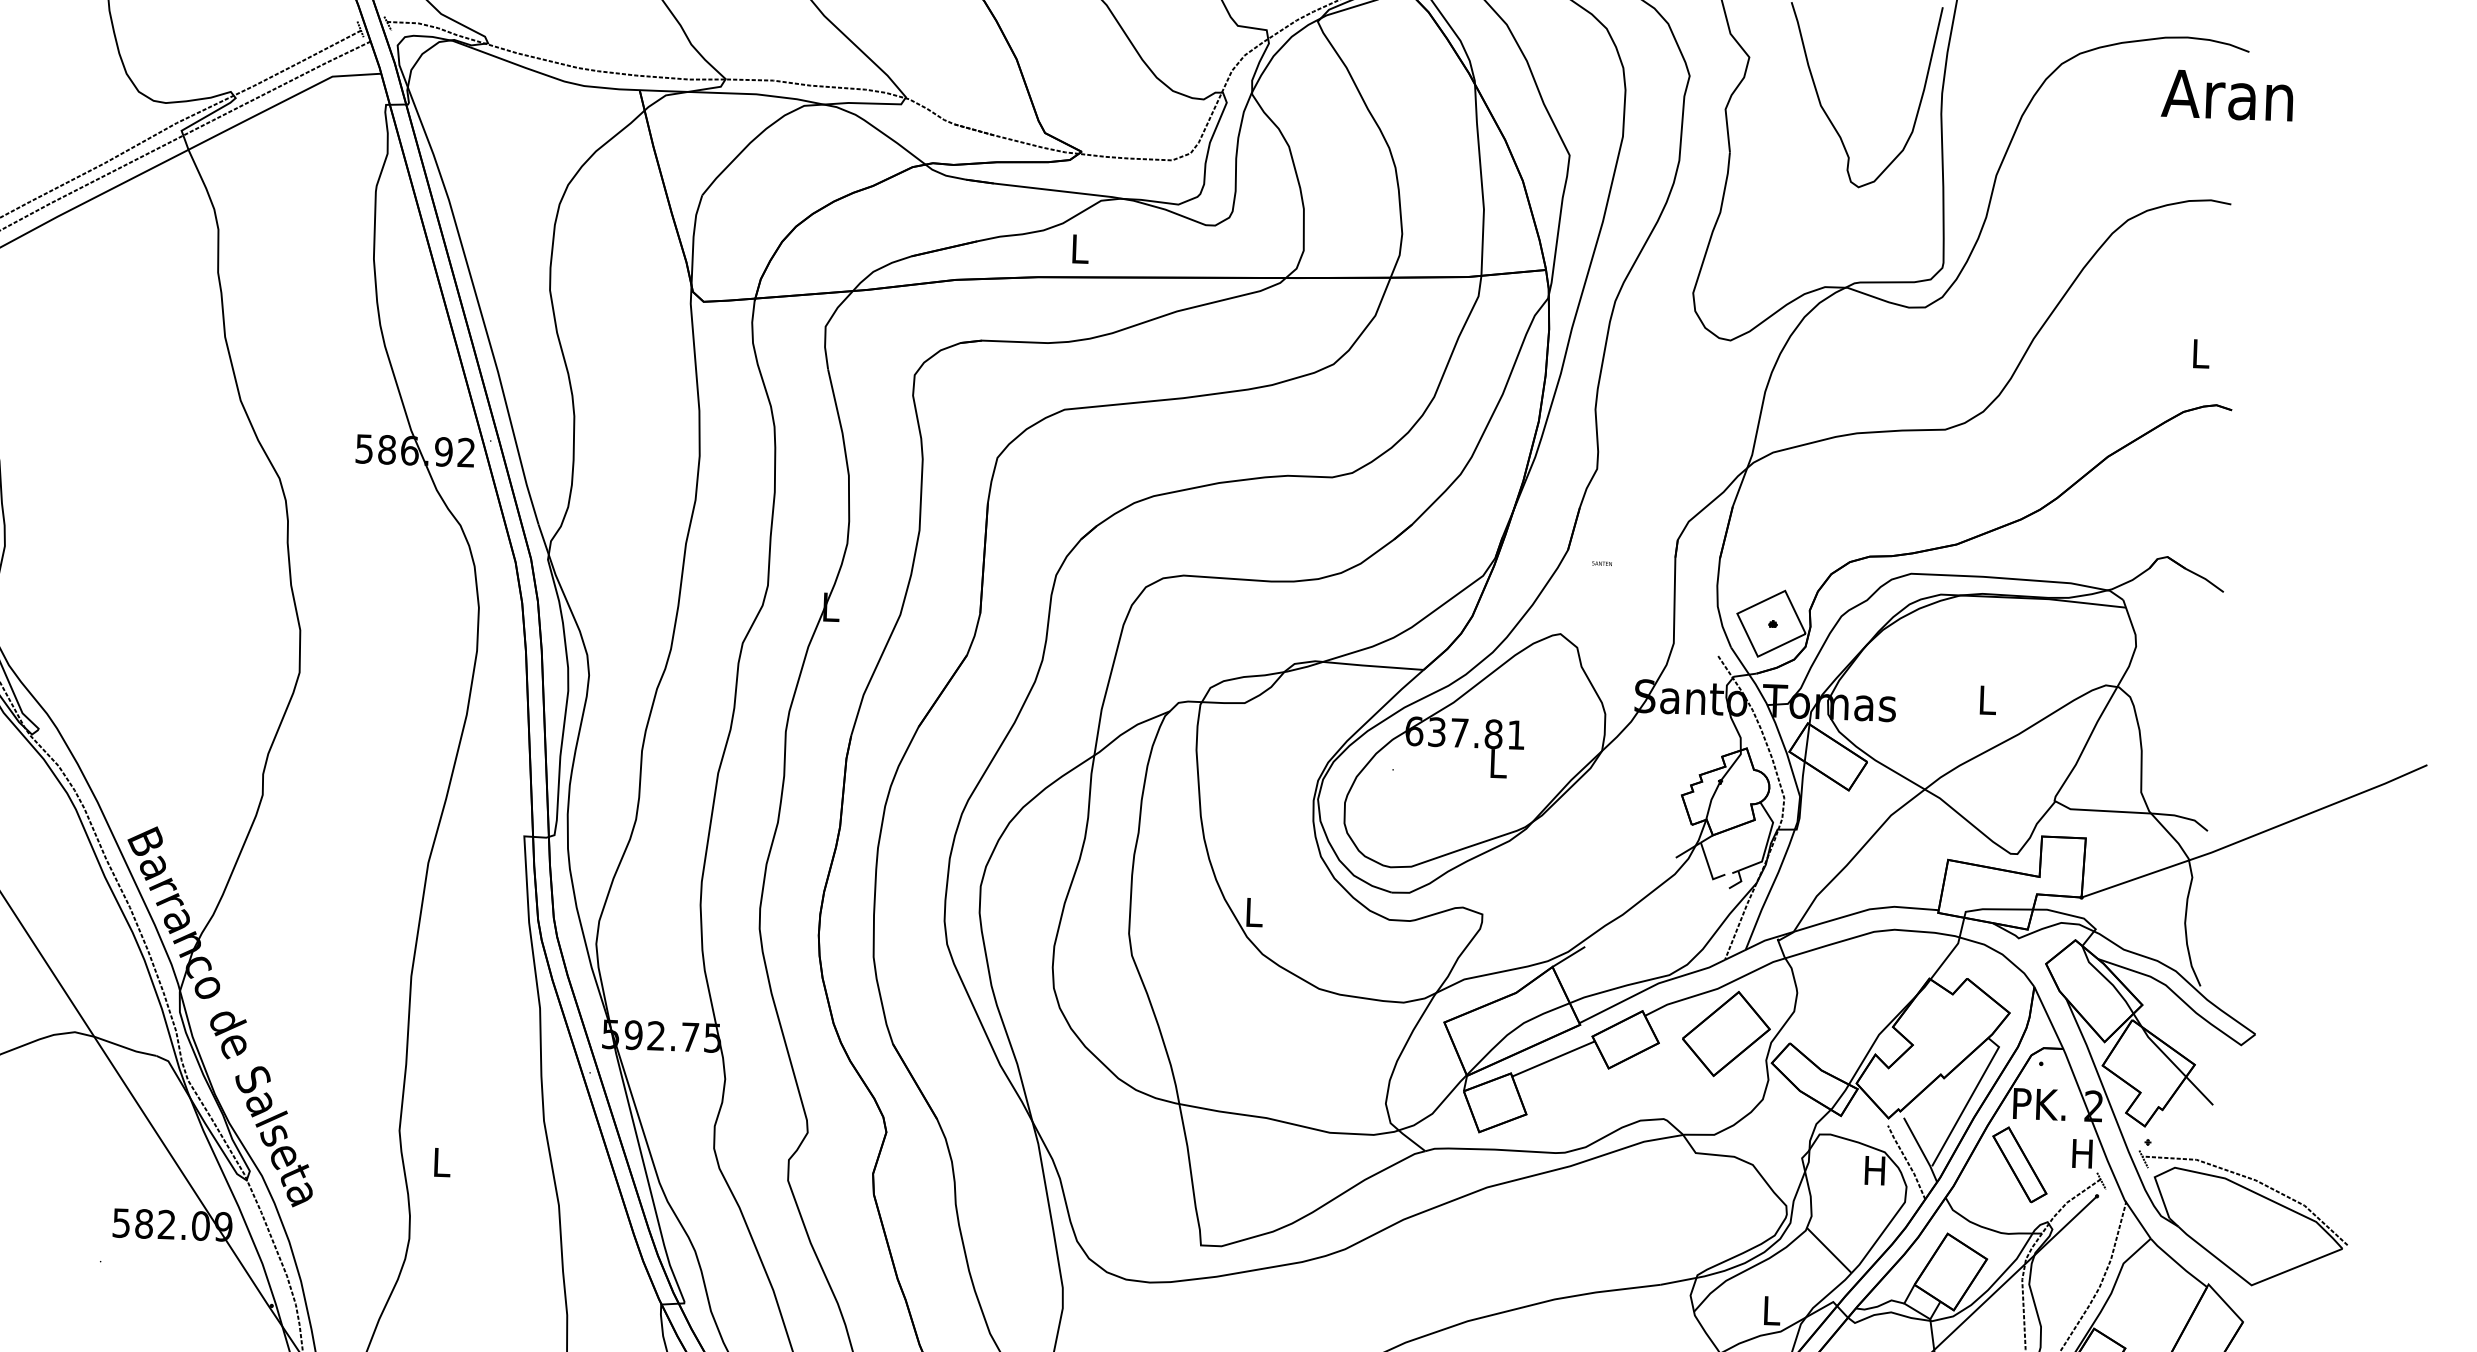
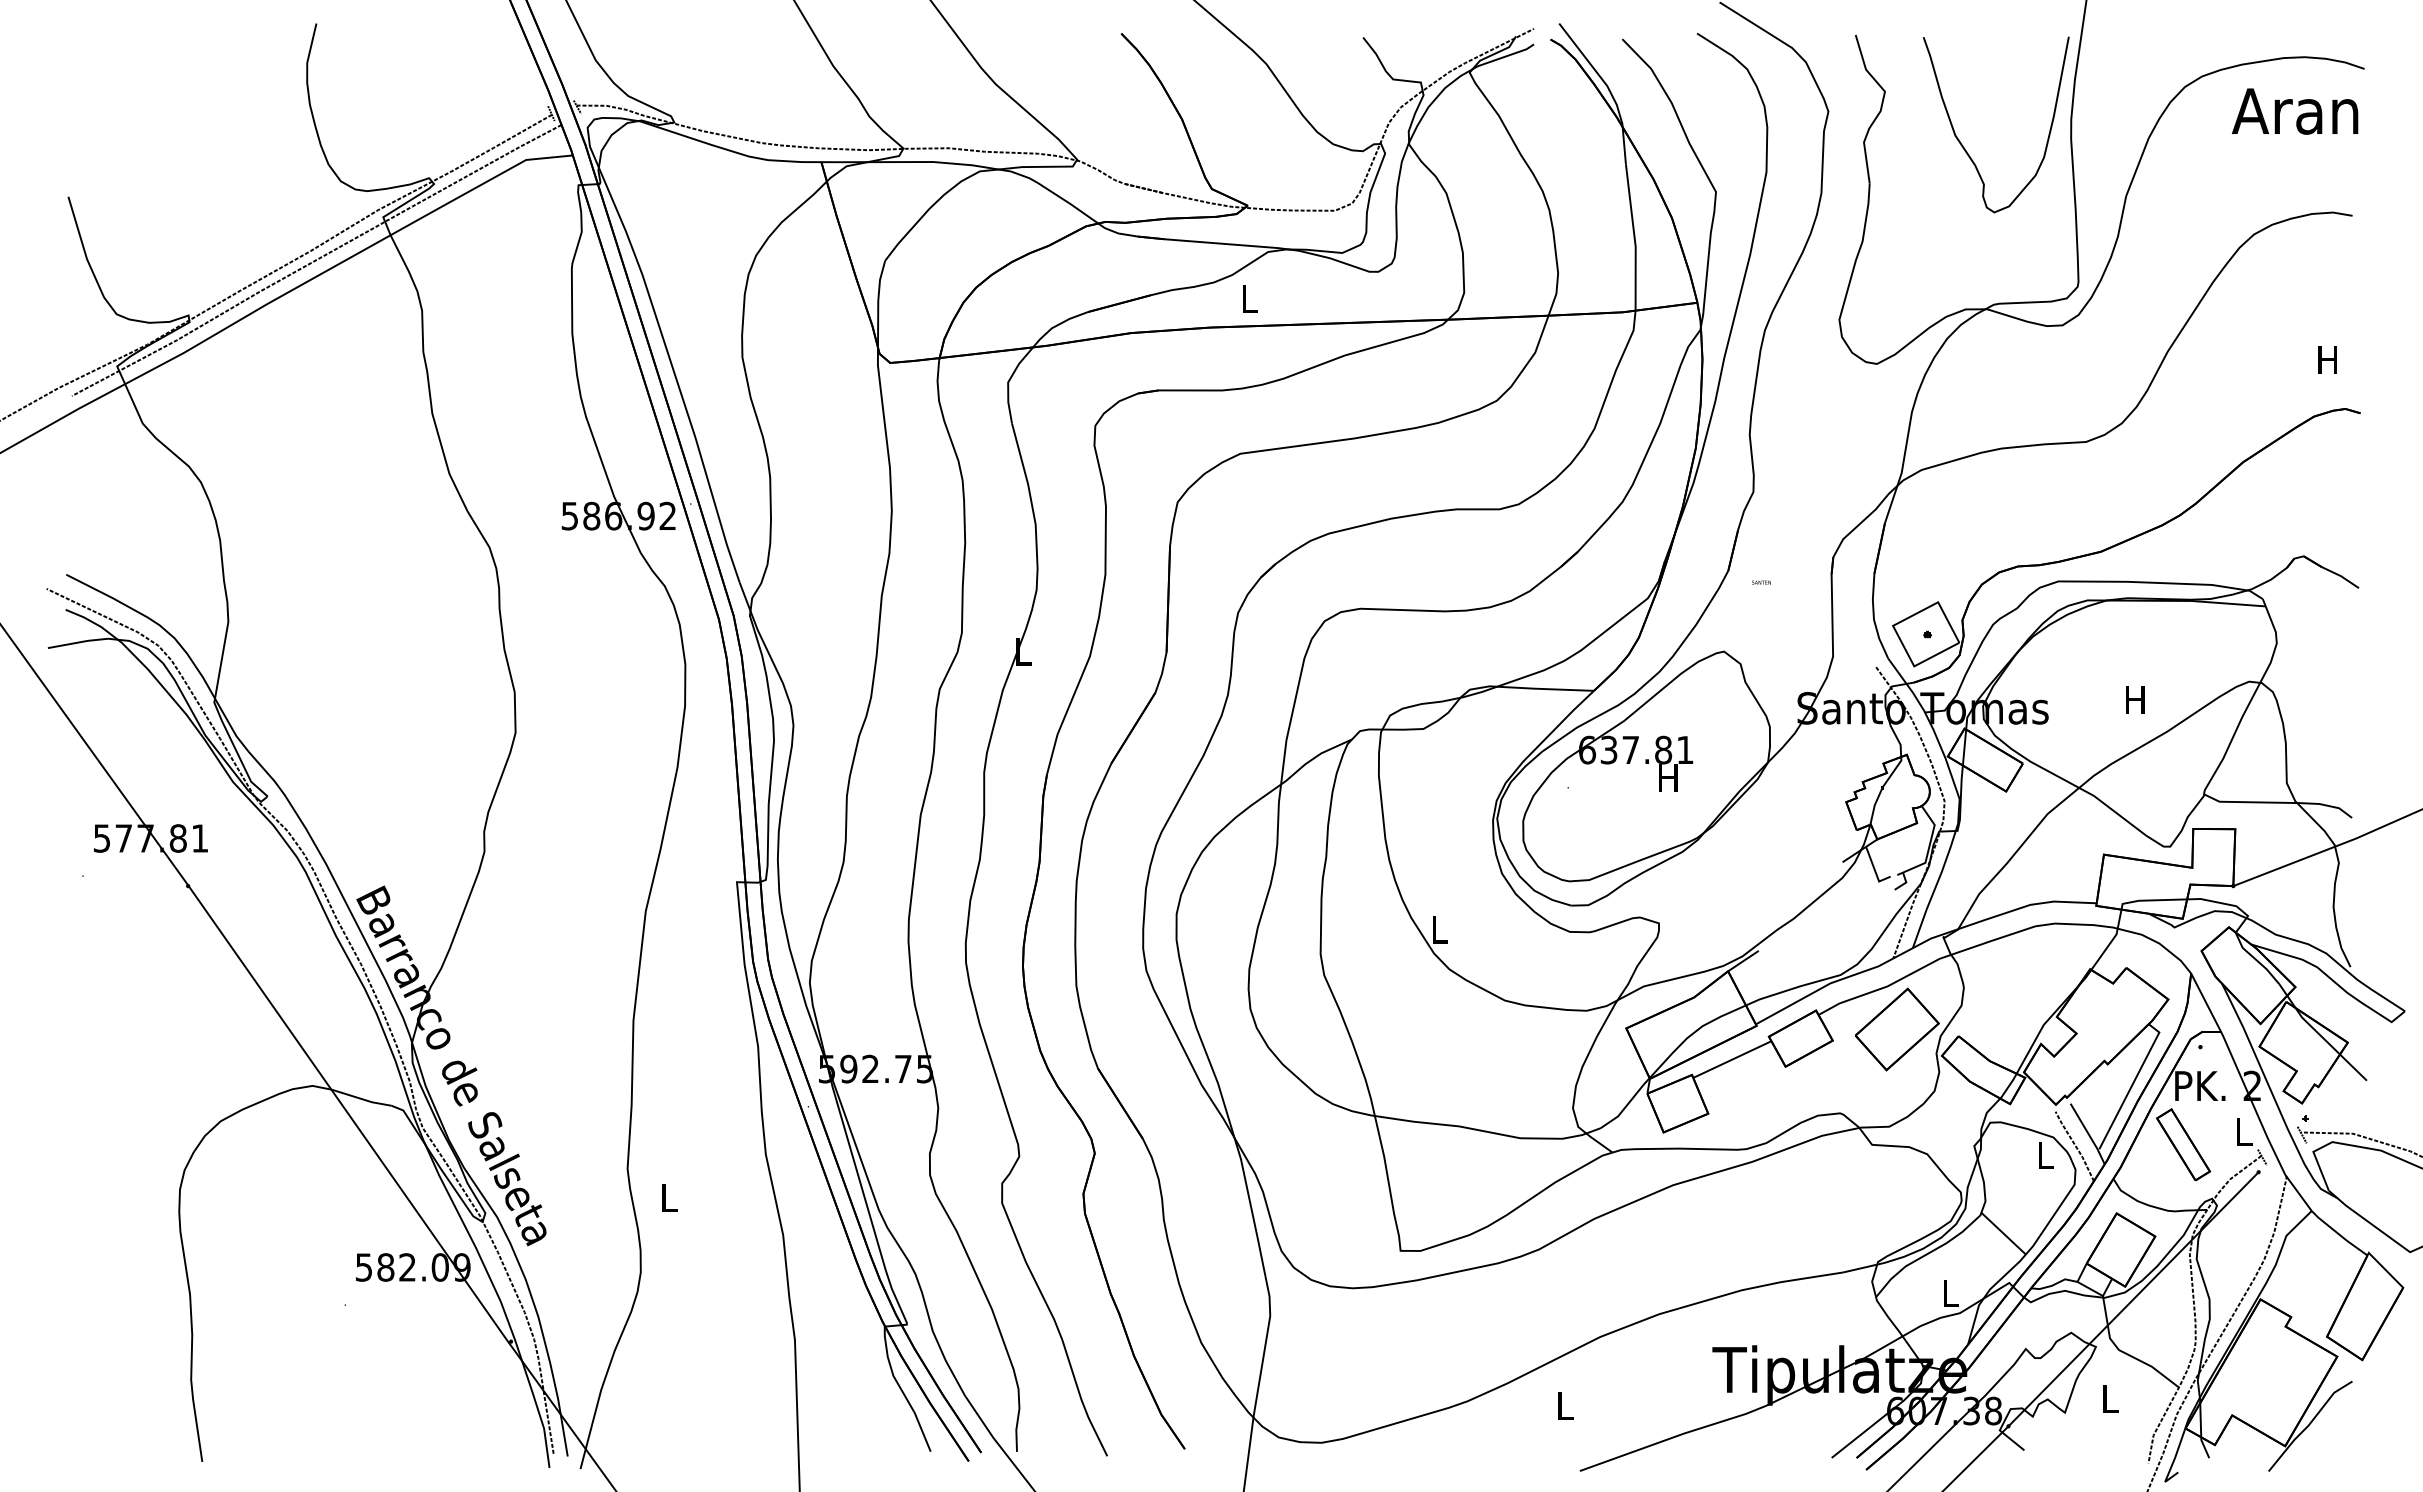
text: (2227, 95) -> (2295, 111), moved
text: (2199, 353) -> (2327, 359), L -> H
text: (1986, 699) -> (2135, 699), L -> H
text: (1497, 762) -> (1668, 777), L -> H
text: (2082, 1153) -> (2243, 1131), H -> L
text: (1874, 1170) -> (2044, 1155), H -> L

